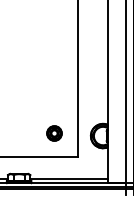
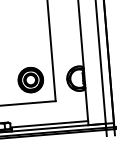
part: (54, 133) -> (30, 80), size x1.67

